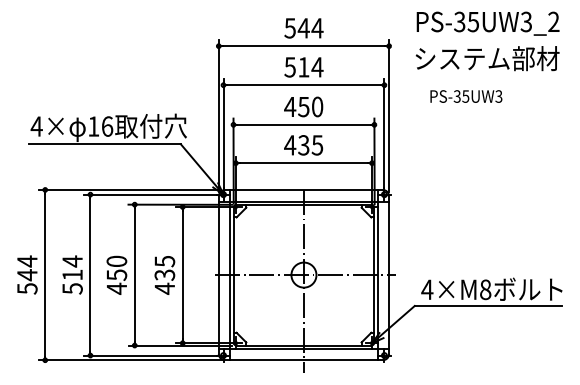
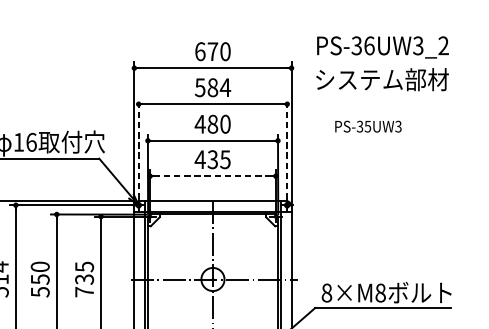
text: (473, 21) -> (369, 45), PS-35UW3_2 -> PS-36UW3_2
text: (303, 28) -> (212, 51), 544 -> 670
text: (303, 67) -> (212, 87), 514 -> 584
text: (466, 96) -> (368, 126), moved
text: (303, 106) -> (212, 123), 450 -> 480
line: (223, 133) -> (138, 148), solid -> dashed
line: (384, 133) -> (287, 148), solid -> dashed
line: (304, 163) -> (213, 176), solid -> dashed
text: (116, 288) -> (39, 291), 450 -> 550
text: (164, 288) -> (84, 291), 435 -> 735
text: (427, 289) -> (327, 292), 4×M8 -> 8×M8

